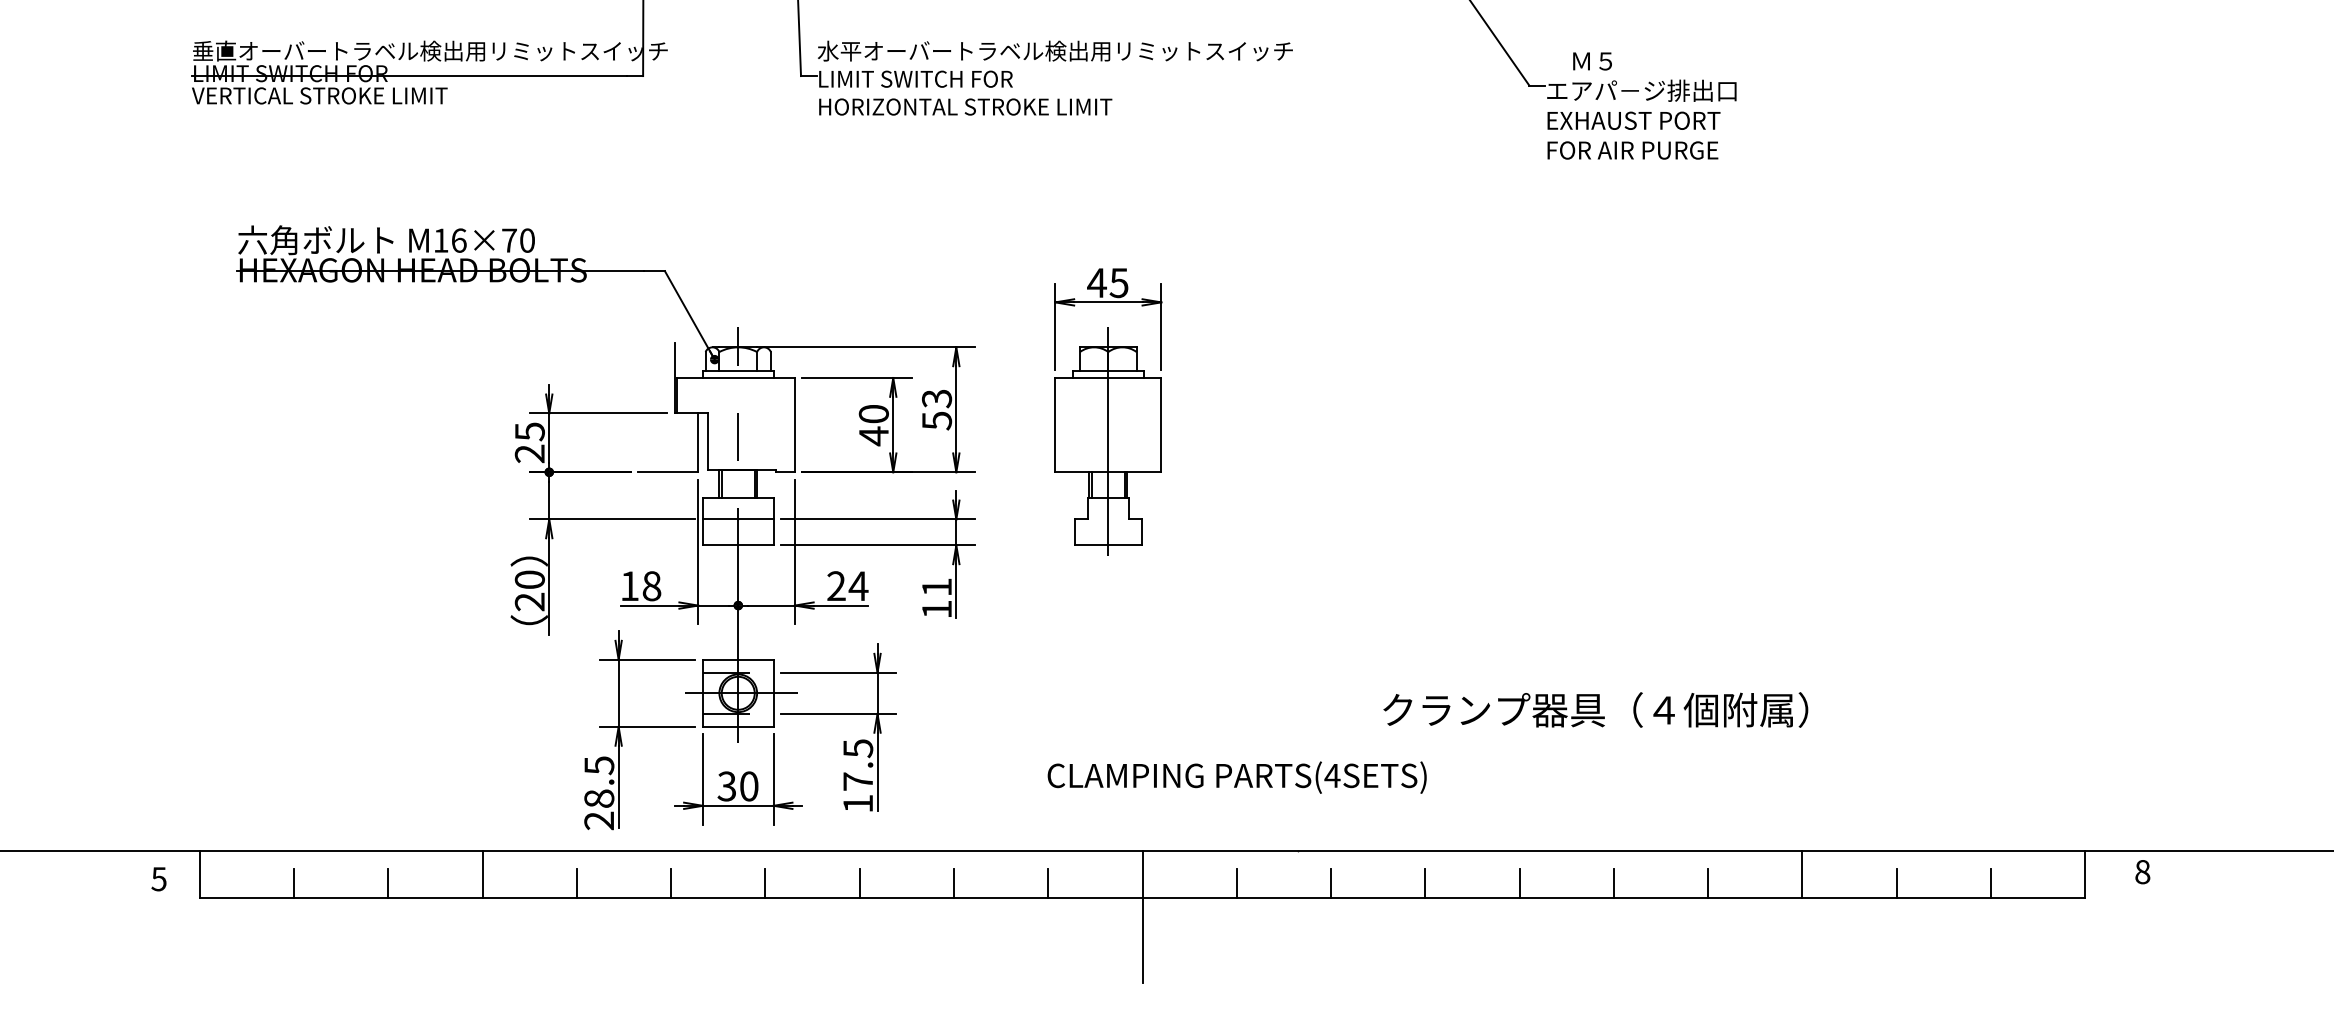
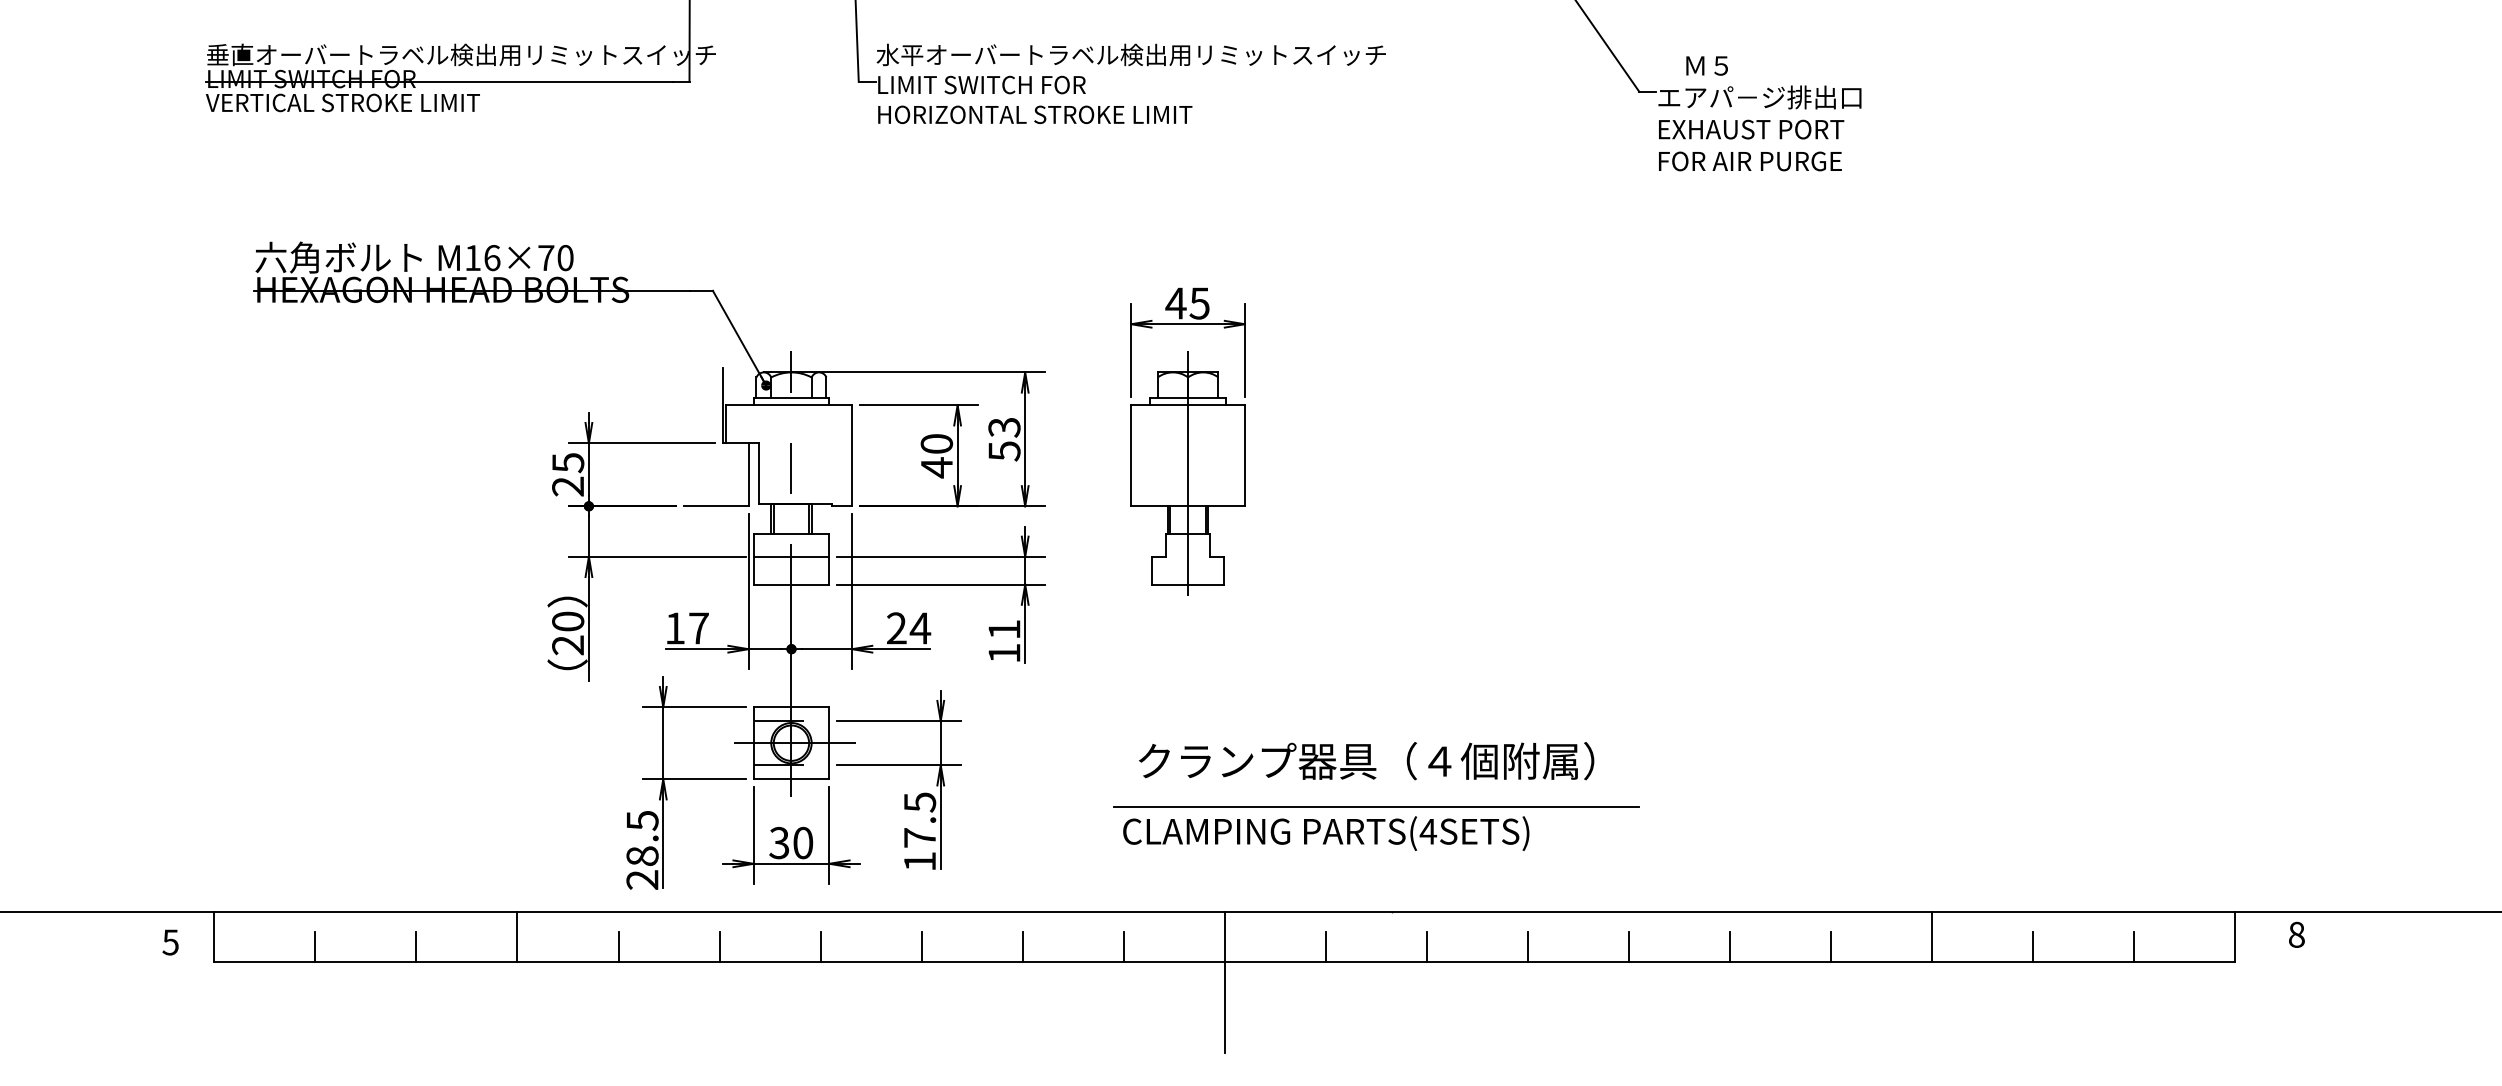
text: (651, 586) -> (698, 628), 18 -> 17
text: (1595, 710) -> (1366, 761), moved
line: (1283, 753) -> (1375, 807), added

